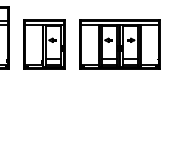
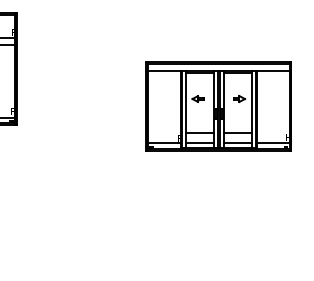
part: (44, 44) -> (81, 81), removed
part: (119, 44) -> (218, 106), moved

